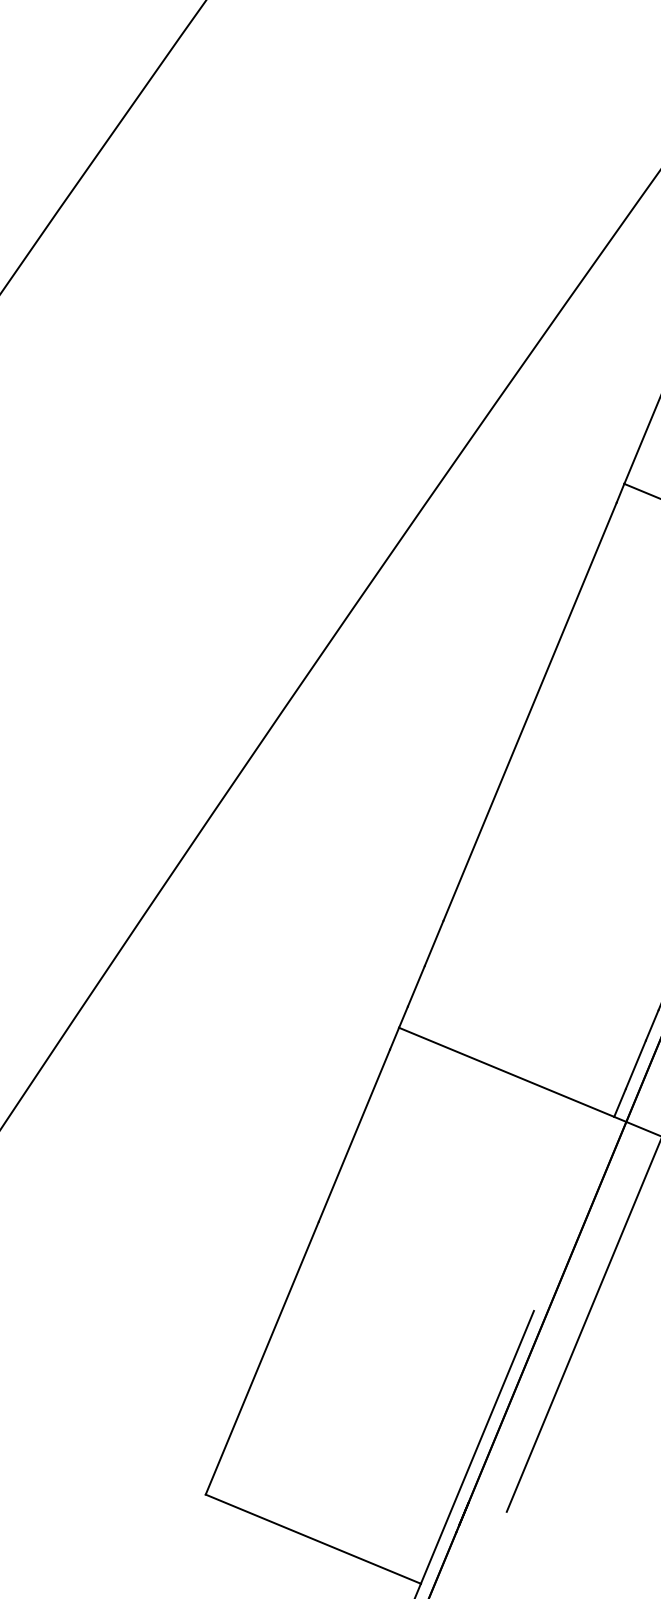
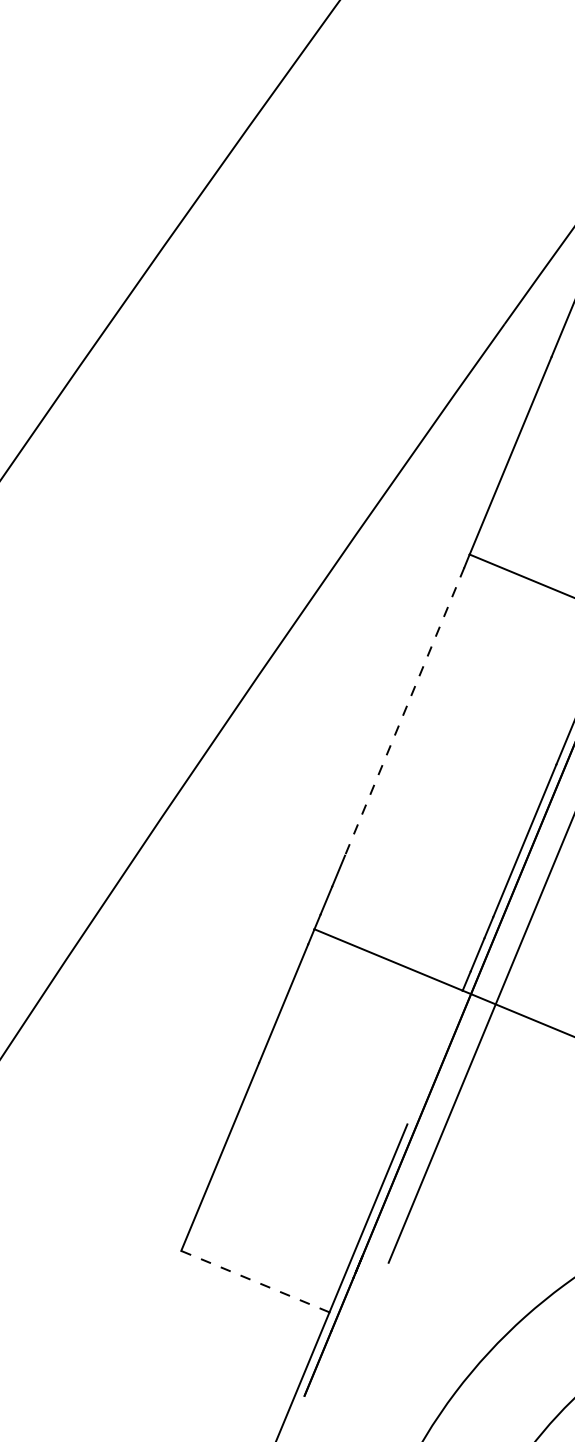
line: (529, 711) -> (404, 711), solid -> dashed
line: (313, 1539) -> (255, 1281), solid -> dashed

